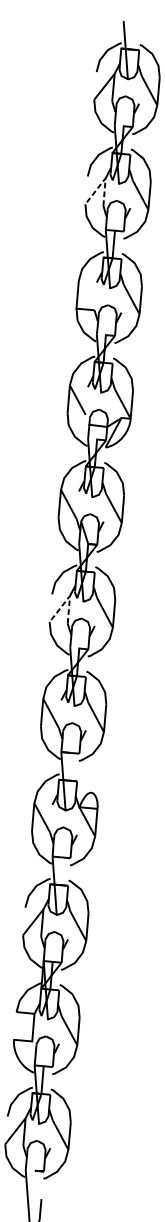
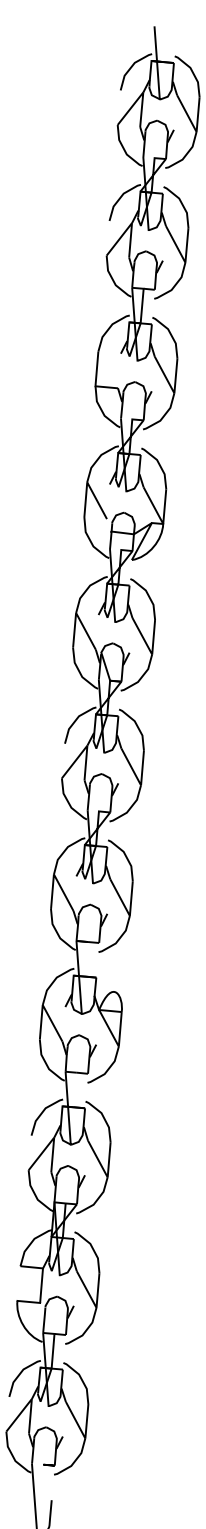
line: (104, 180) -> (130, 225), dashed -> solid
line: (68, 597) -> (85, 747), dashed -> solid

